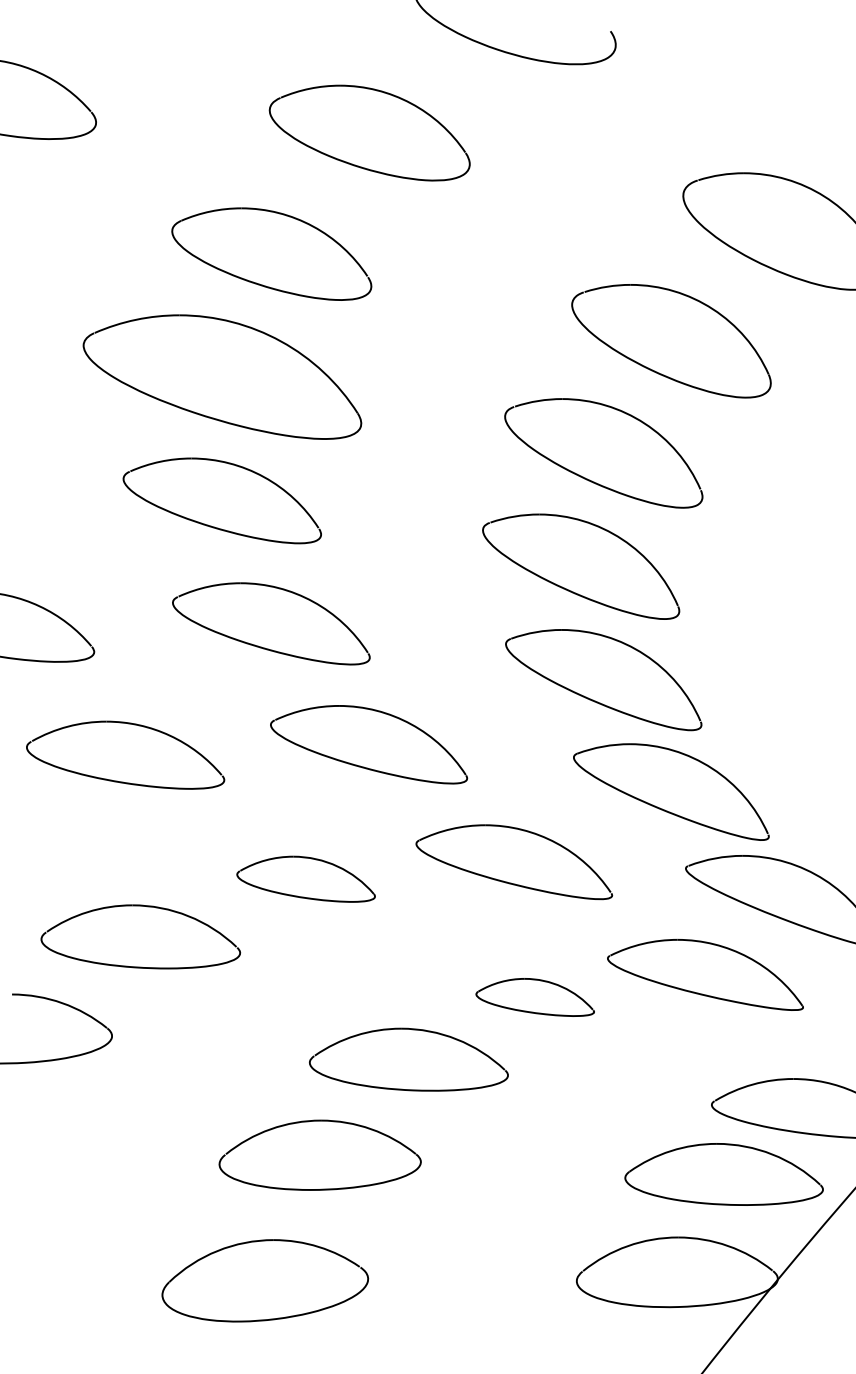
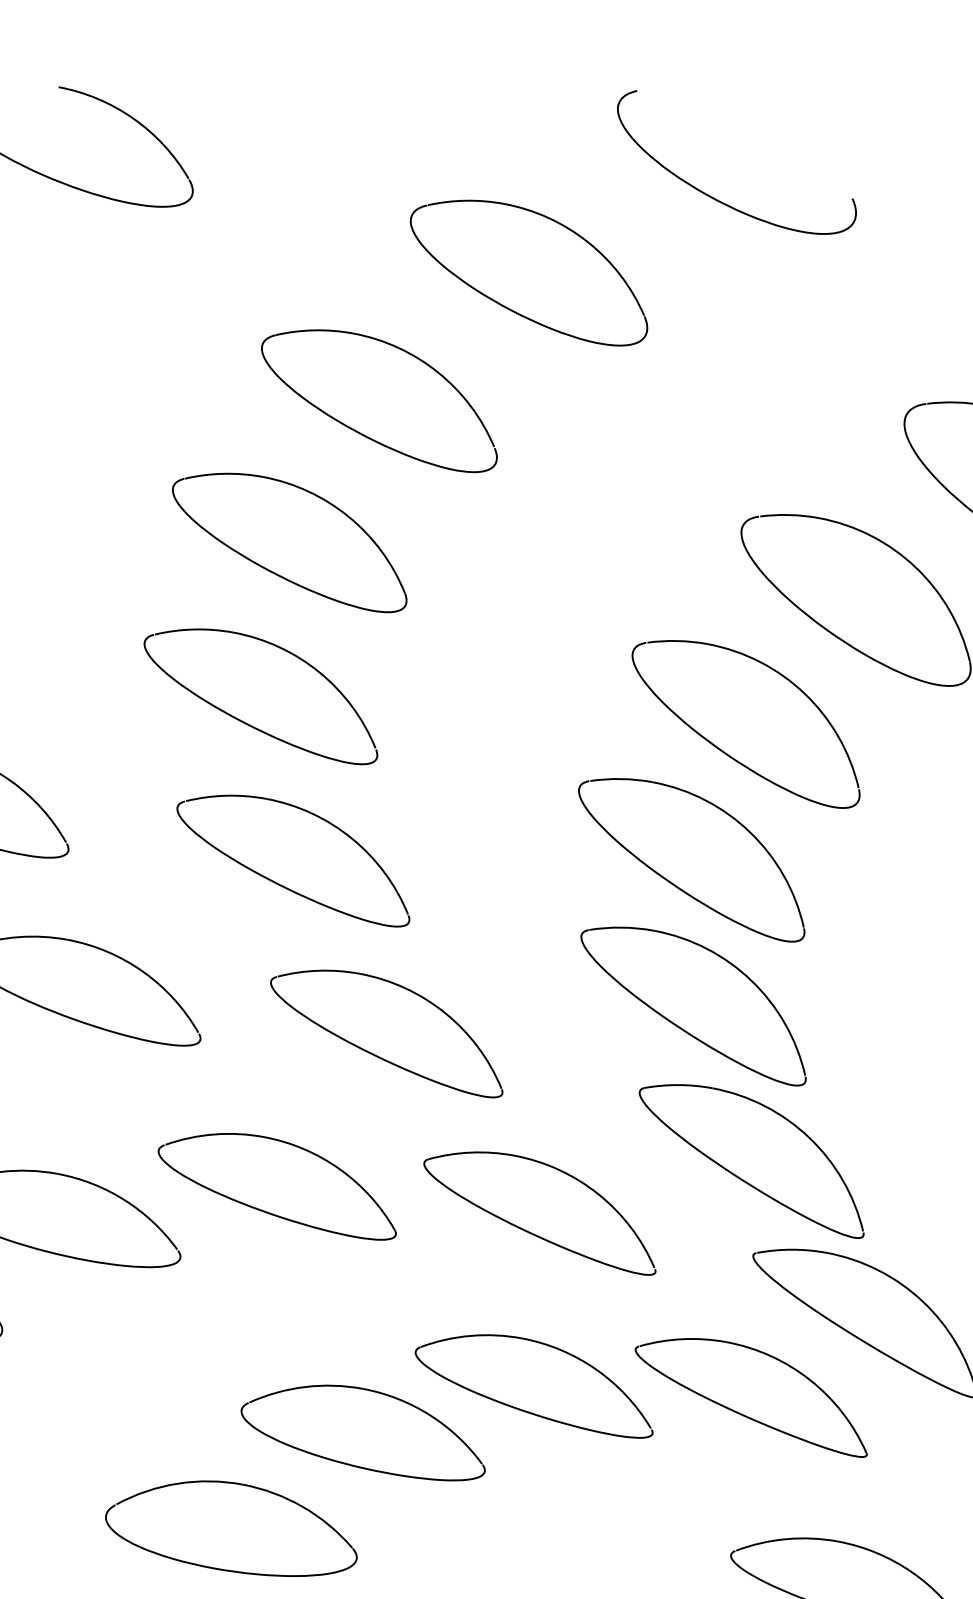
part: (222, 377) -> (290, 539), size x0.71
part: (305, 879) -> (278, 1181), size x1.43
part: (535, 997) -> (536, 1381), size x1.67

